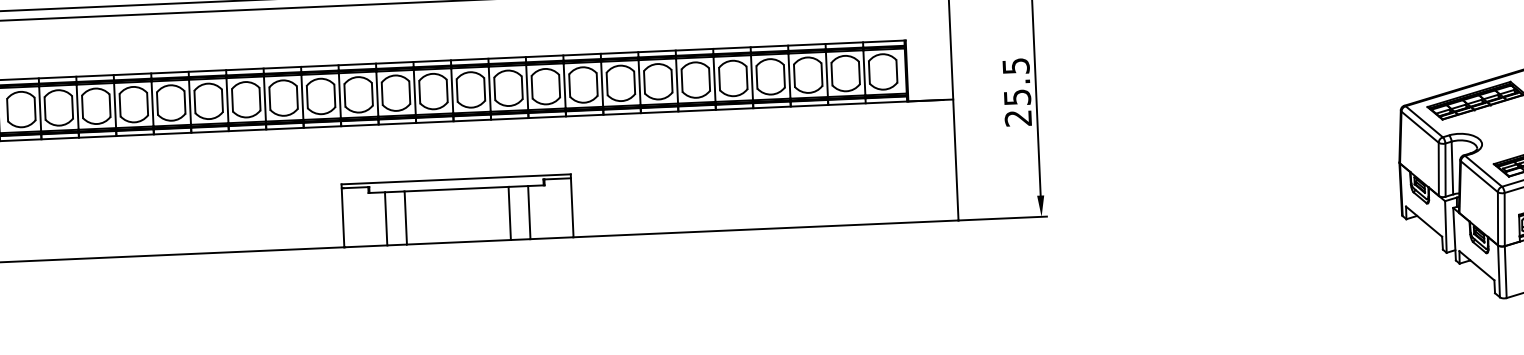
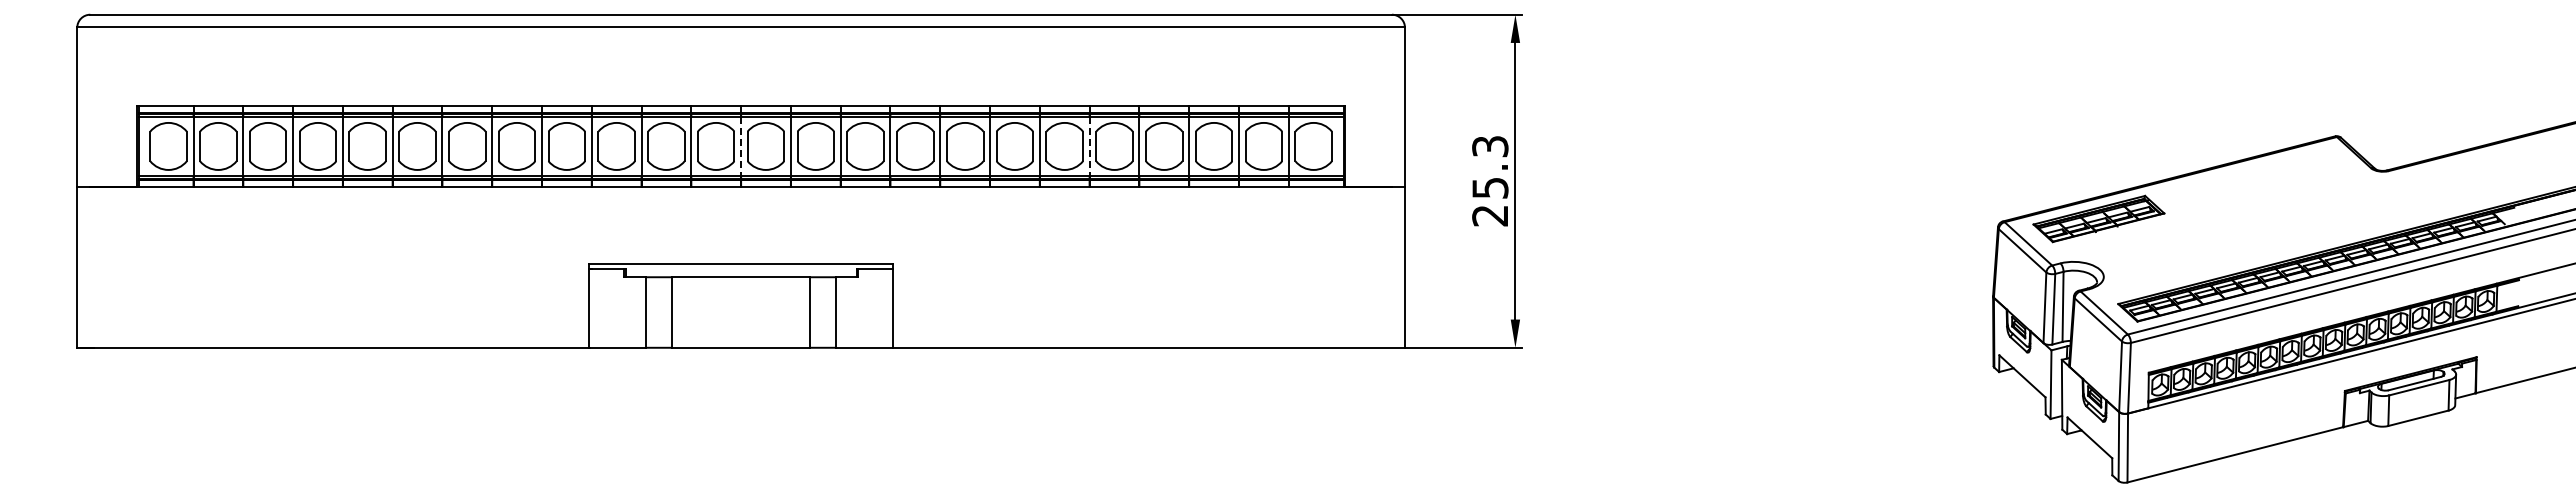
text: (1015, 66) -> (1489, 146), 25.5 -> 25.3
line: (714, 79) -> (1089, 146), solid -> dashed
line: (452, 90) -> (741, 146), solid -> dashed

